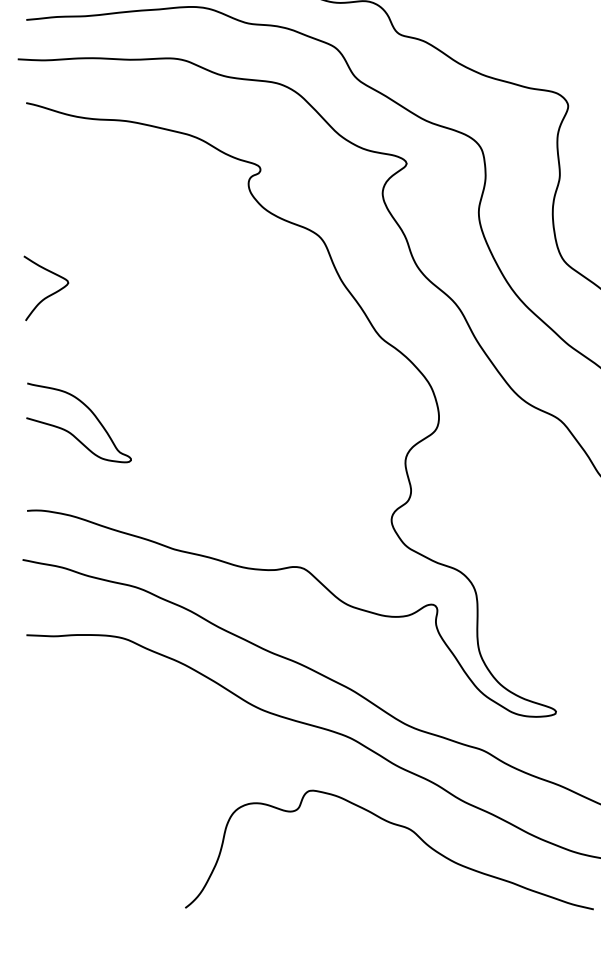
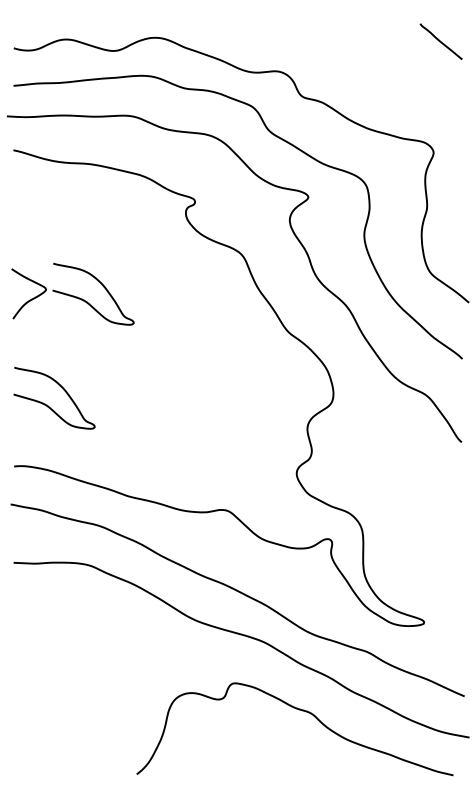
curve: (121, 298) -> (87, 301), added

